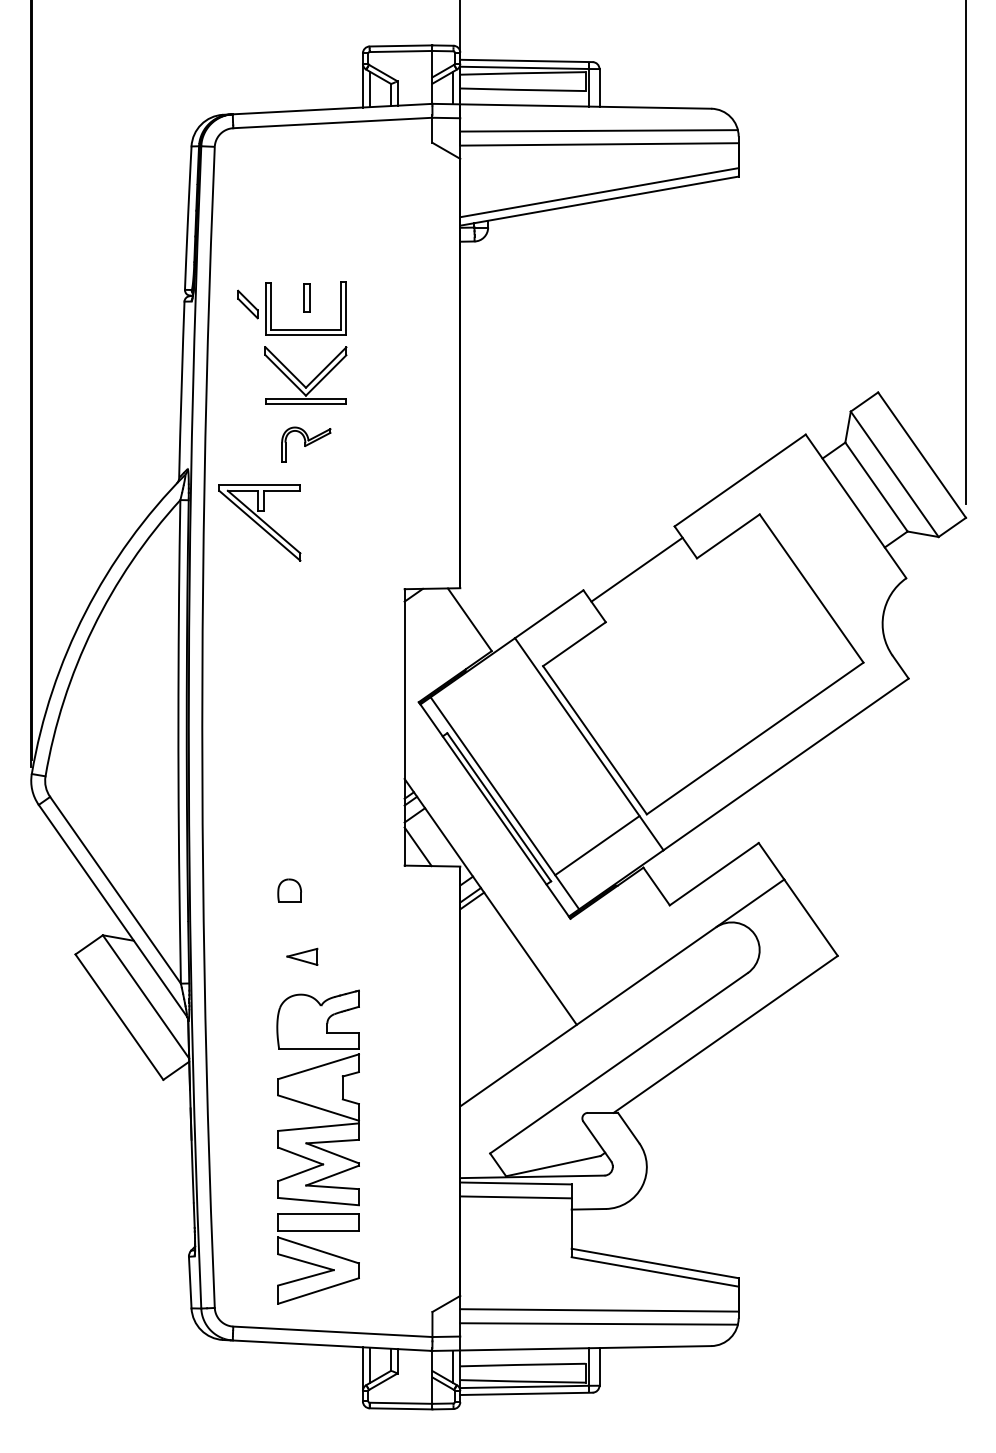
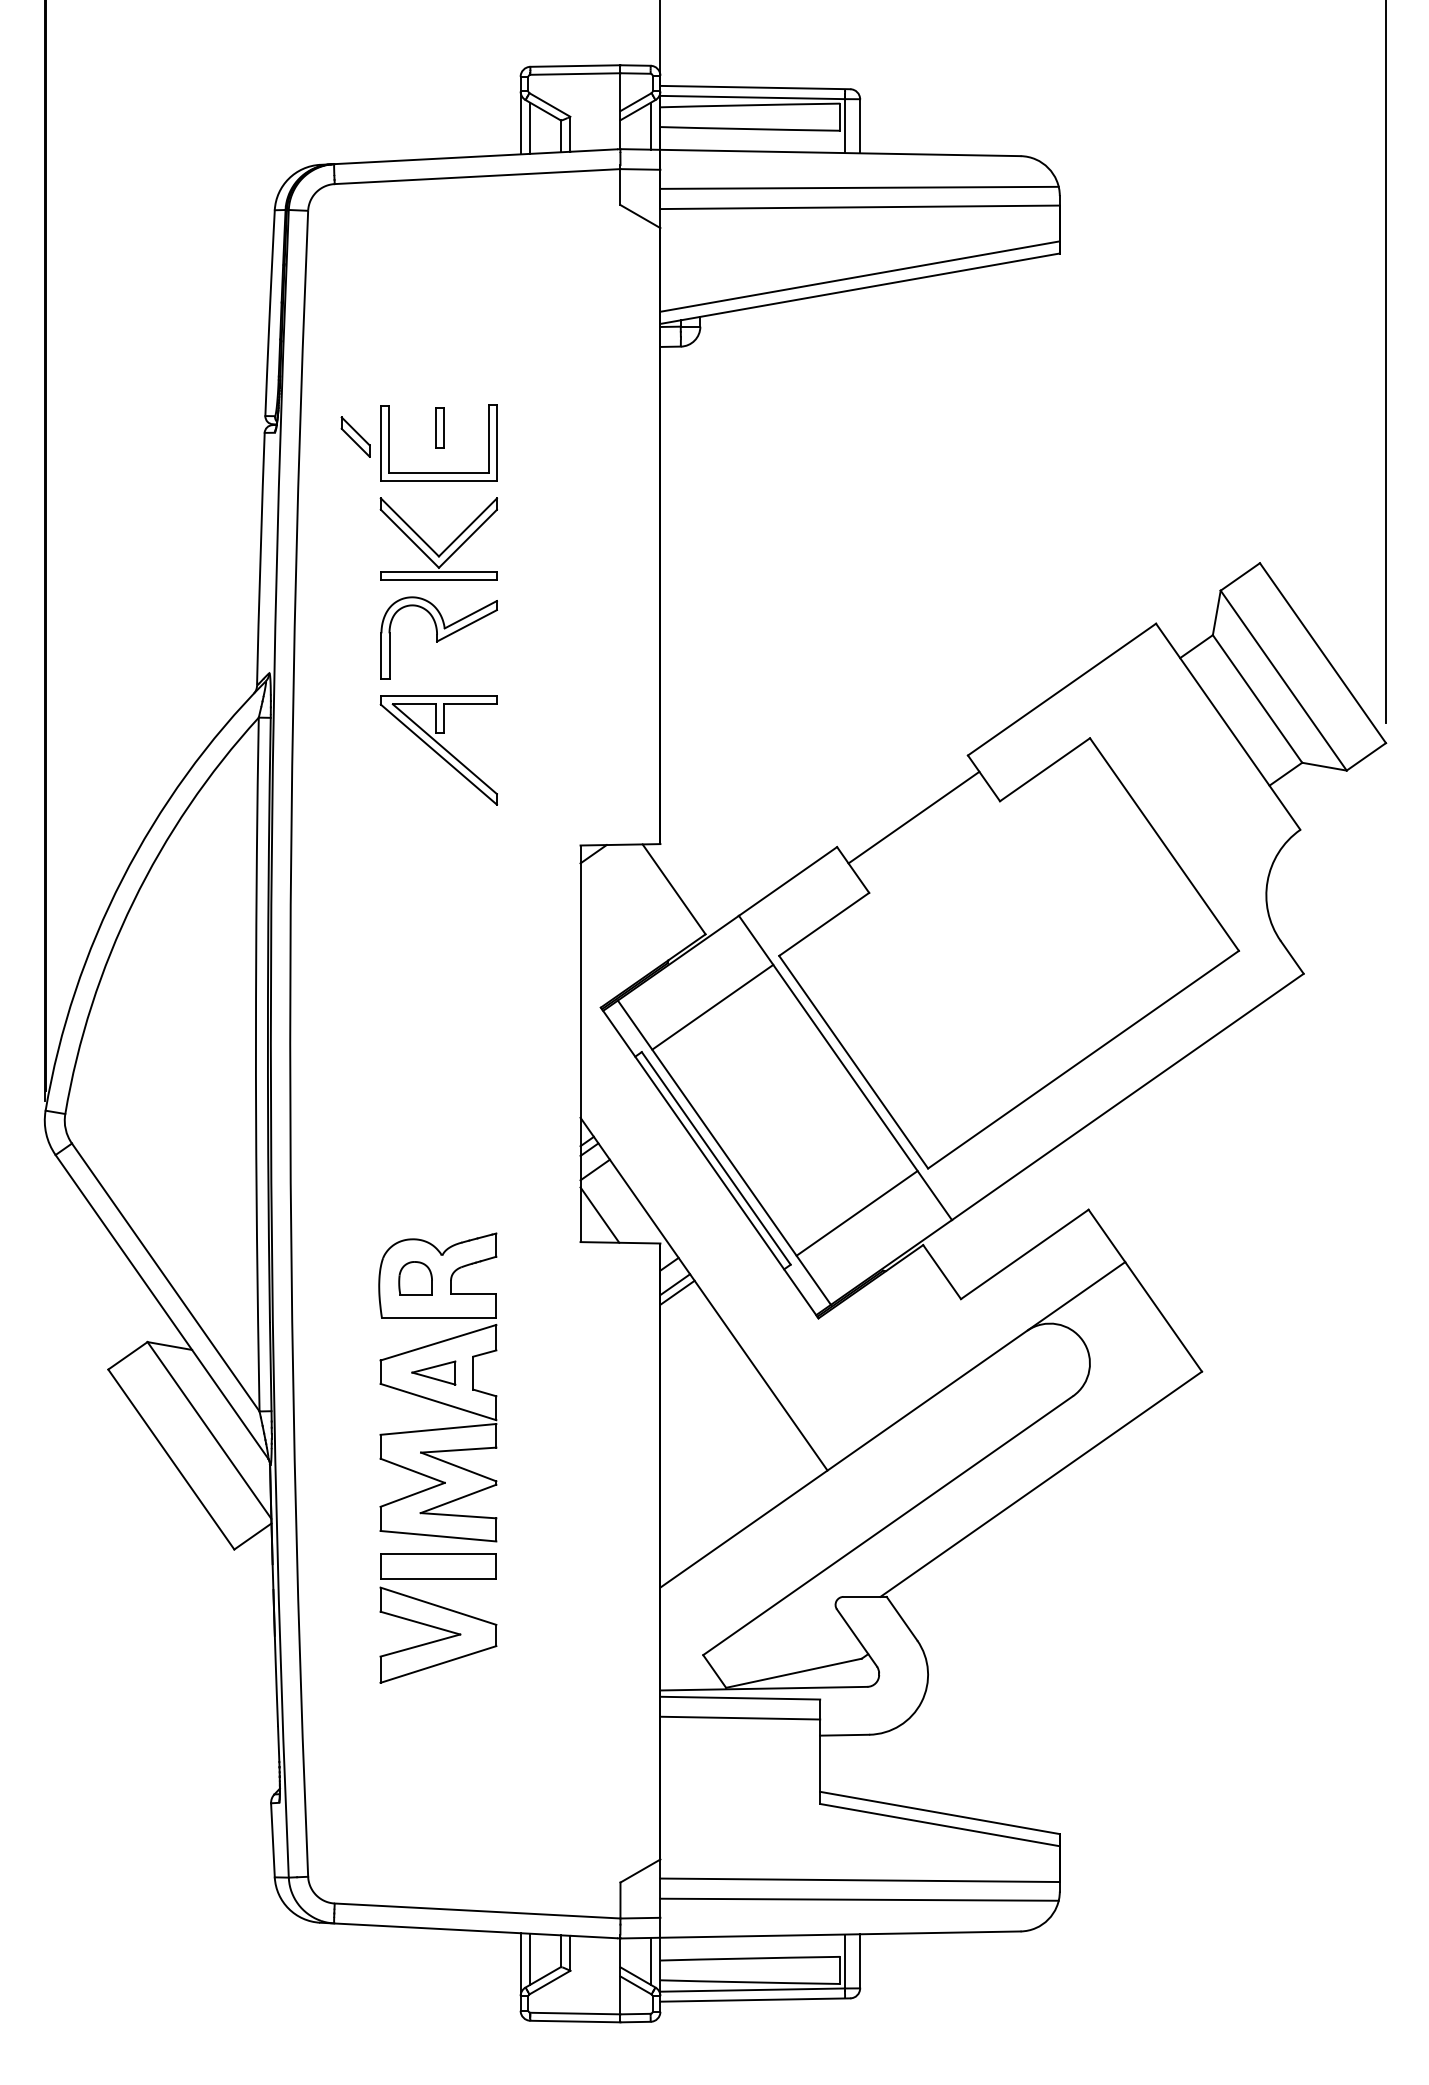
part: (306, 444) -> (439, 637), size x1.67
part: (259, 522) -> (438, 749), moved
line: (496, 701) -> (712, 1006), added
part: (317, 1146) -> (436, 1457), moved

